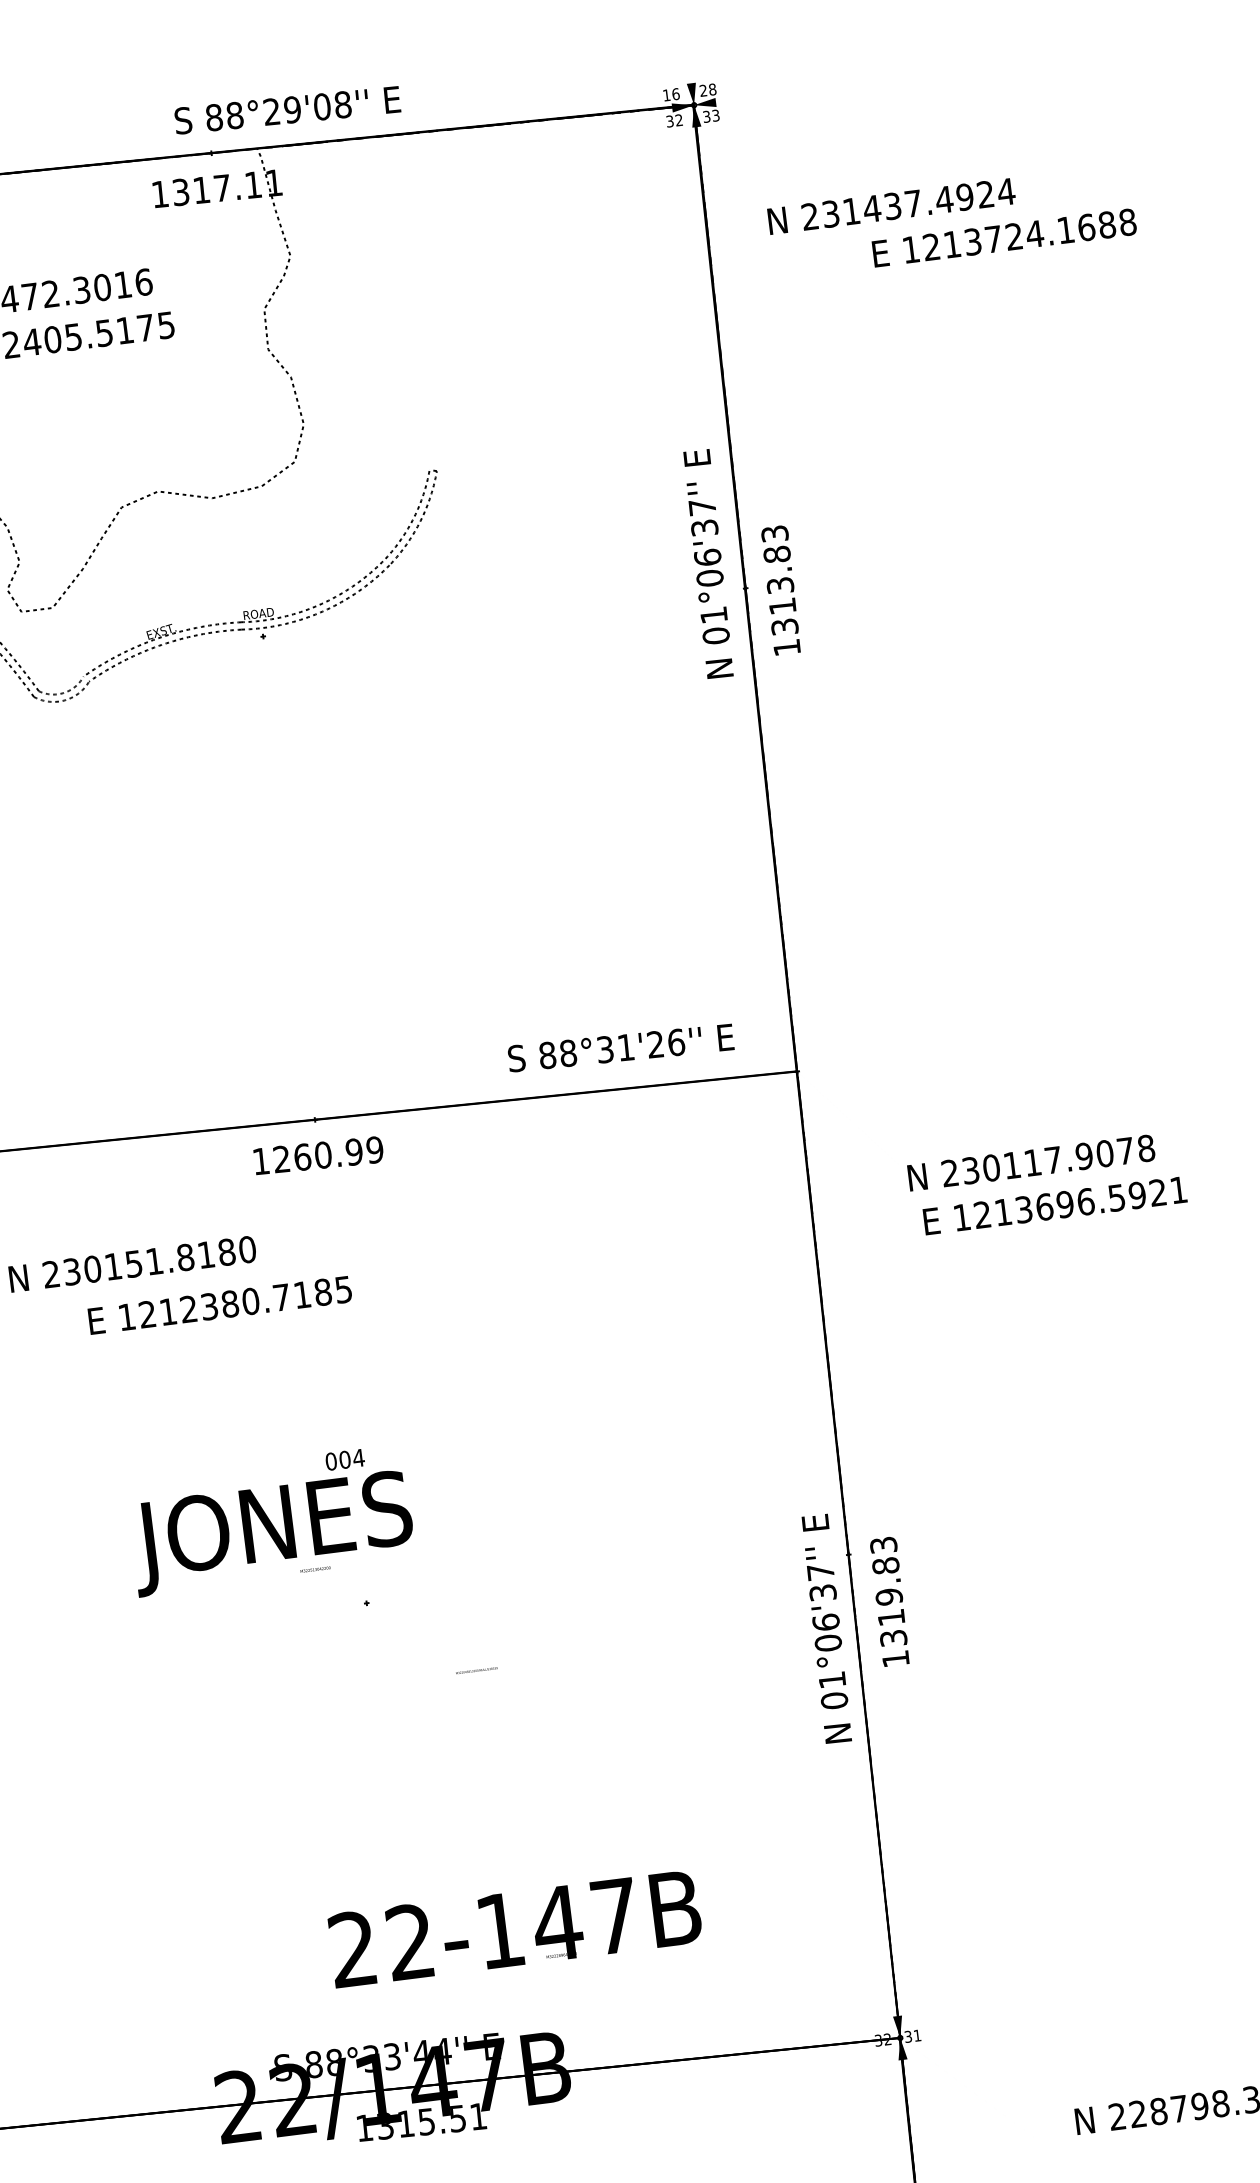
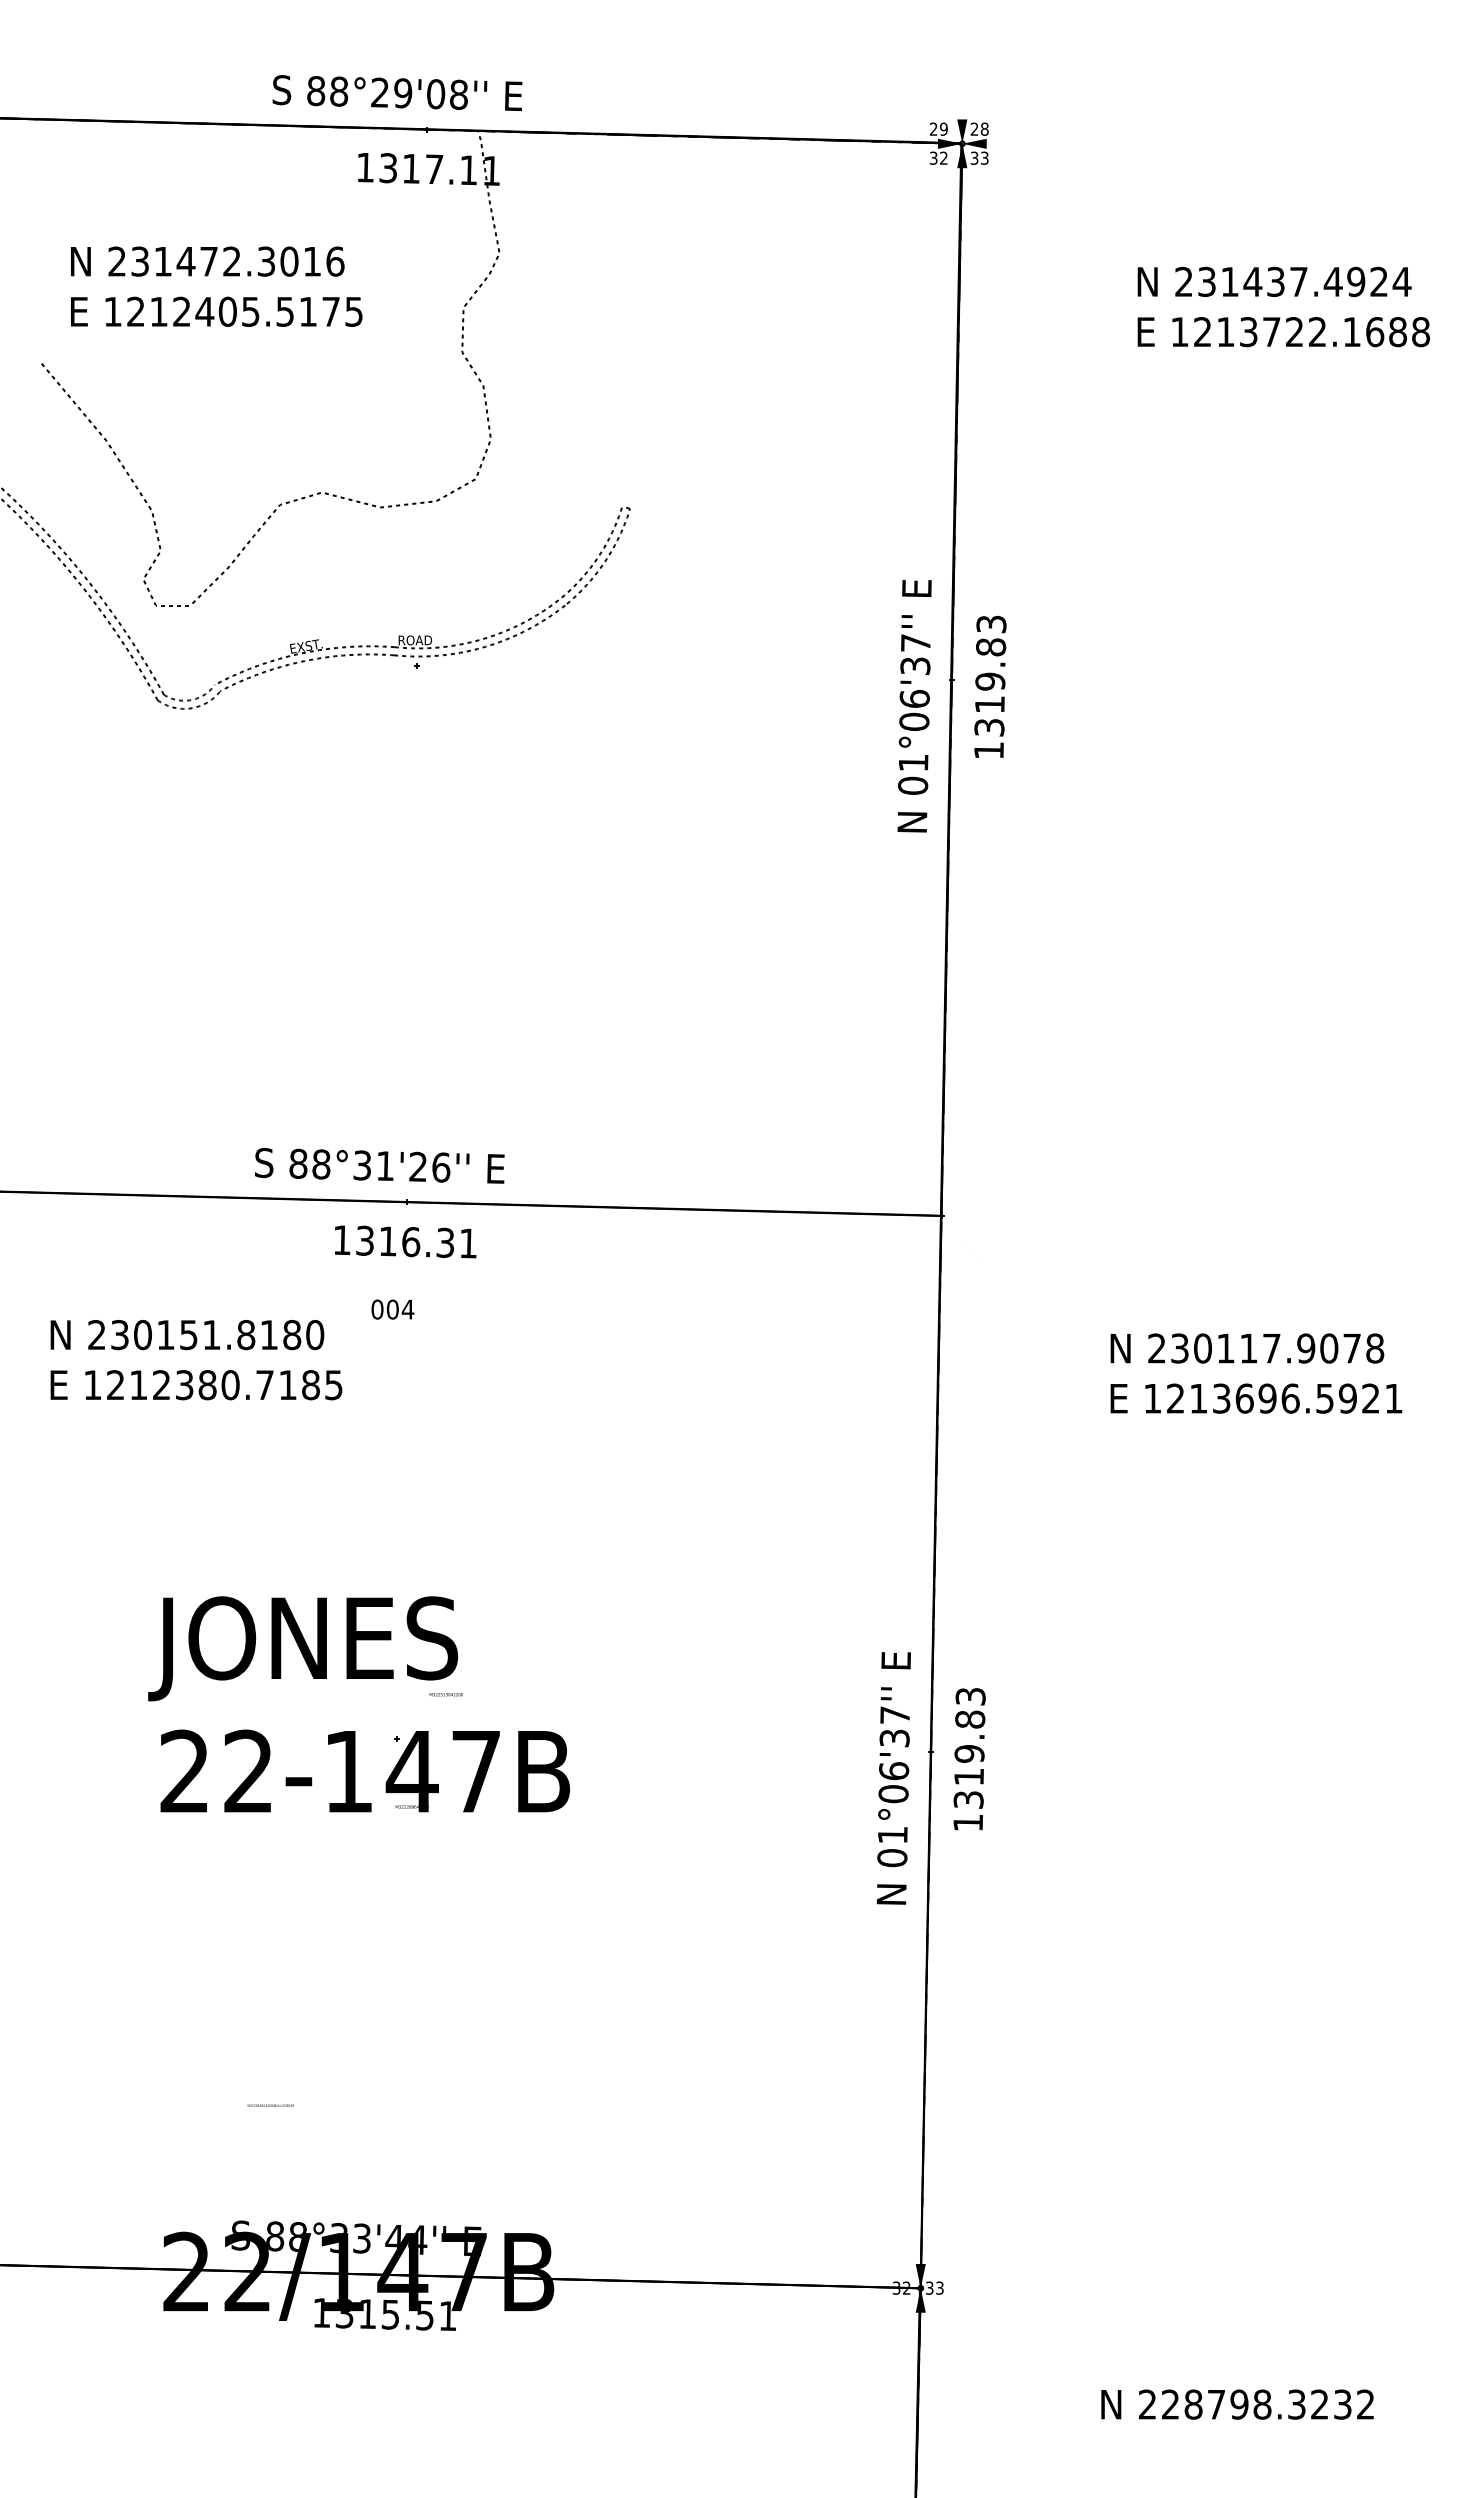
text: (670, 94) -> (938, 128), 16 -> 29
text: (287, 110) -> (397, 93), moved
text: (891, 206) -> (1274, 281), moved
text: (1034, 233) -> (1317, 331), 1213724.1688 -> 1213722.1688
text: (708, 564) -> (914, 706), moved
text: (780, 585) -> (990, 681), 1313.83 -> 1319.83
text: (620, 1047) -> (379, 1165), moved
text: (328, 1154) -> (416, 1242), 1260.99 -> 1316.31
text: (1031, 1162) -> (1247, 1348), moved
text: (1055, 1205) -> (1256, 1398), moved
text: (220, 1305) -> (196, 1385), moved
text: (344, 1459) -> (392, 1309), moved
text: (314, 1569) -> (445, 1694), moved
text: (889, 1601) -> (969, 1759), moved
text: (826, 1629) -> (893, 1778), moved
text: (476, 1670) -> (270, 2105), moved
text: (514, 1927) -> (364, 1770), moved
text: (917, 2035) -> (939, 2287), 31 -> 33

